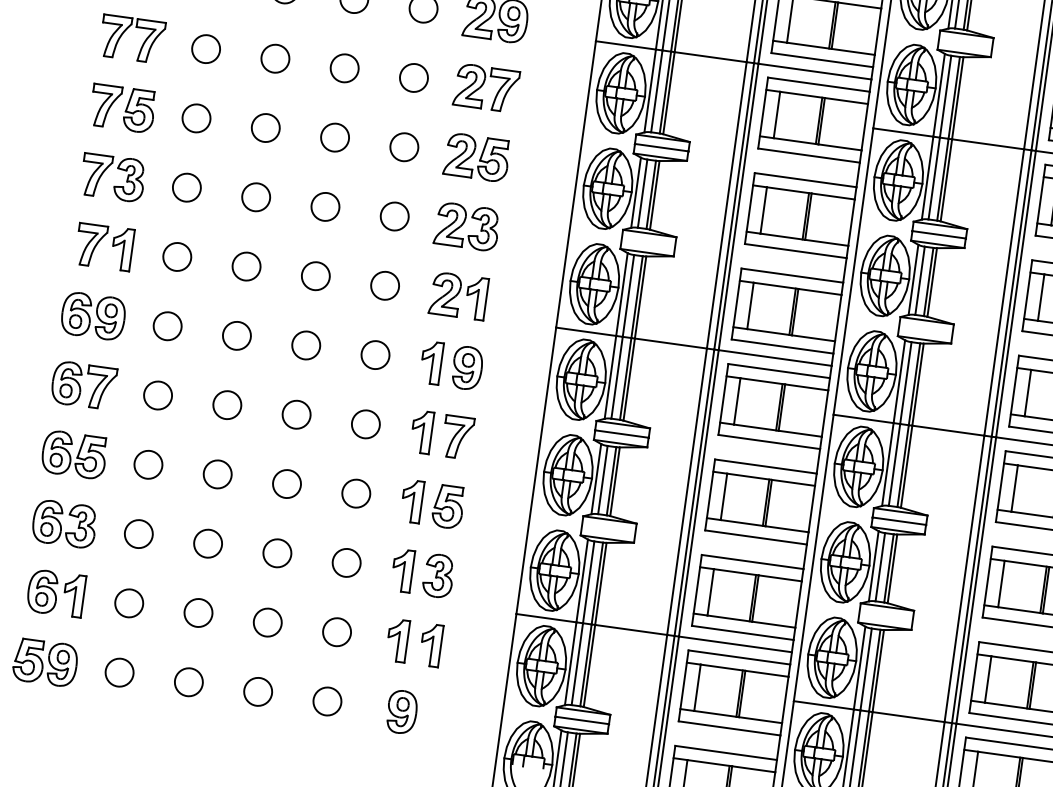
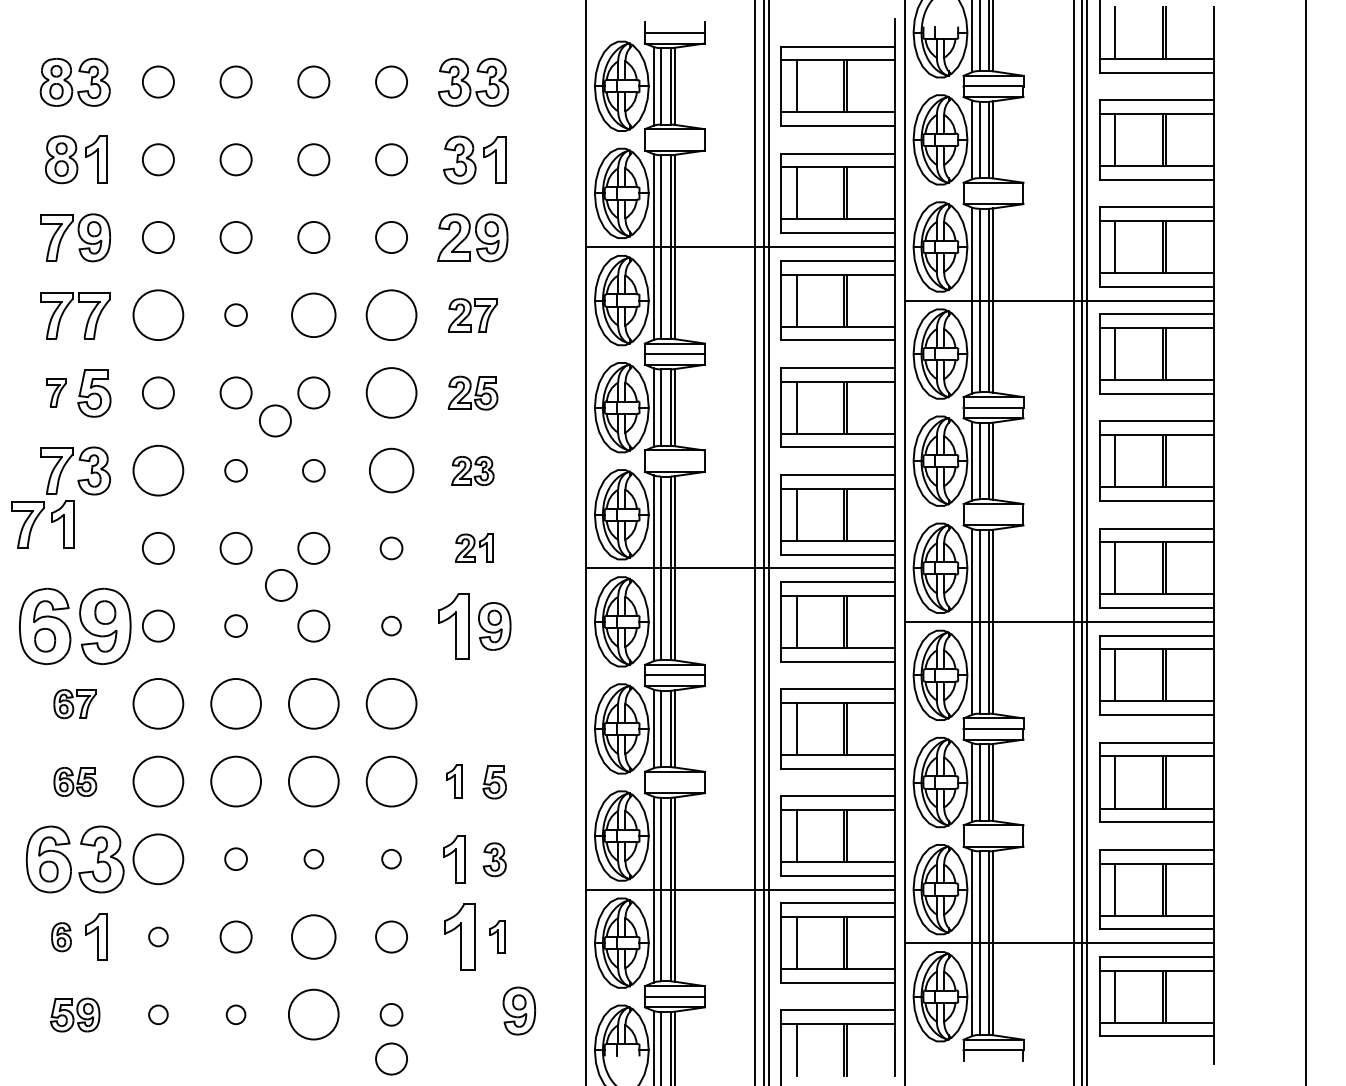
circle: (205, 48) -> (157, 314), size x1.6
circle: (274, 58) -> (235, 314), size x0.7
circle: (344, 67) -> (313, 314), size x1.4
circle: (413, 77) -> (391, 314), size x1.6
part: (486, 88) -> (472, 315), size x0.7
part: (105, 105) -> (56, 392), size x0.6
circle: (404, 146) -> (391, 392), size x1.6
part: (476, 156) -> (472, 392), size x0.7
circle: (297, 157) -> (275, 420), added
circle: (186, 187) -> (157, 470), size x1.6
circle: (255, 197) -> (235, 470), size x0.7
circle: (325, 206) -> (313, 470), size x0.7
circle: (394, 216) -> (391, 470), size x1.4
part: (466, 226) -> (472, 470), size x0.6
part: (98, 243) -> (35, 521), moved
circle: (385, 285) -> (391, 548), size x0.7
part: (458, 296) -> (473, 548), size x0.6
circle: (282, 305) -> (281, 585), added
part: (92, 316) -> (74, 626), size x1.6
circle: (236, 335) -> (235, 625), size x0.7
circle: (375, 354) -> (391, 625), size x0.6
part: (431, 362) -> (454, 625), size x1.4
part: (83, 384) -> (74, 703), size x0.6
circle: (157, 395) -> (157, 703), size x1.6
circle: (226, 404) -> (235, 703), size x1.6
circle: (296, 414) -> (313, 703), size x1.6
circle: (365, 424) -> (391, 703), size x1.6
part: (422, 431) -> (454, 703), removed
part: (457, 436) -> (494, 703), removed
part: (74, 454) -> (75, 781), size x0.6
circle: (147, 464) -> (157, 781), size x1.6
circle: (217, 474) -> (235, 781), size x1.6
circle: (286, 483) -> (313, 781), size x1.6
circle: (356, 493) -> (391, 781), size x1.6
part: (412, 501) -> (454, 781), size x0.7
part: (447, 507) -> (494, 782), size x0.7
part: (64, 523) -> (74, 859), size x1.4
circle: (138, 533) -> (157, 858), size x1.6
circle: (207, 542) -> (235, 858), size x0.7
circle: (277, 552) -> (313, 858), size x0.6
circle: (346, 562) -> (391, 858), size x0.6
part: (438, 575) -> (494, 859), size x0.7
part: (42, 590) -> (61, 936), size x0.6
circle: (129, 602) -> (158, 936), size x0.6
circle: (267, 622) -> (313, 936), size x1.4
part: (397, 640) -> (459, 936), size x1.4
part: (431, 644) -> (497, 936), size x0.7
part: (44, 662) -> (74, 1014), size x0.7
circle: (119, 672) -> (158, 1014), size x0.6
circle: (188, 681) -> (235, 1014), size x0.6
circle: (257, 691) -> (313, 1014), size x1.6
circle: (327, 701) -> (391, 1014), size x0.7
part: (402, 711) -> (519, 1010), moved
circle: (321, 740) -> (391, 1058), added

